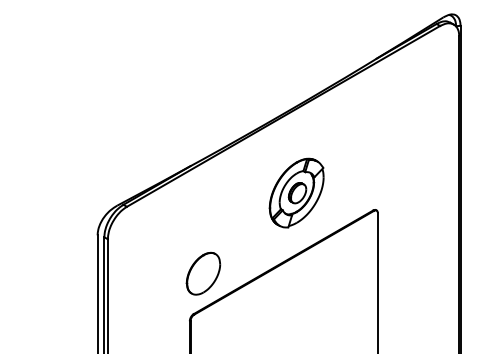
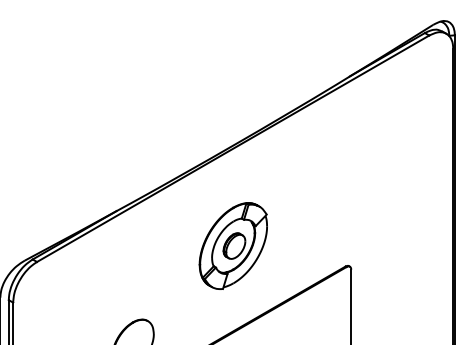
part: (296, 192) -> (233, 245), moved

